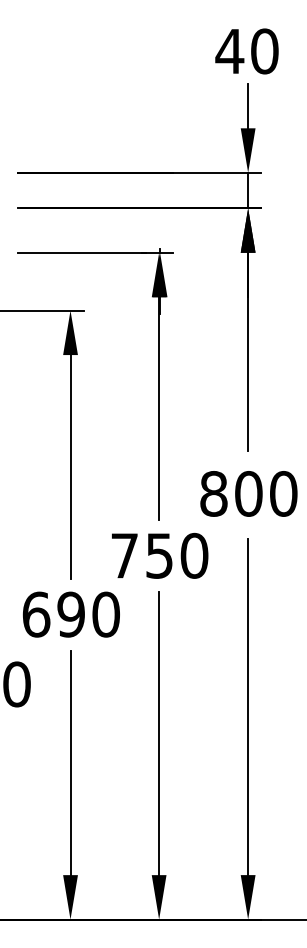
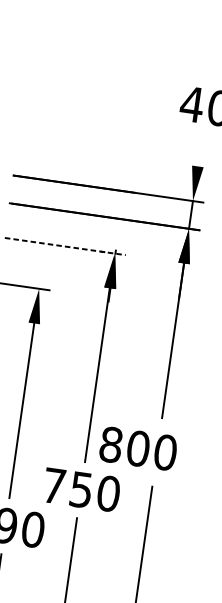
line: (248, 105) -> (200, 148), removed
line: (95, 252) -> (65, 246), solid -> dashed
text: (248, 493) -> (138, 448), moved

